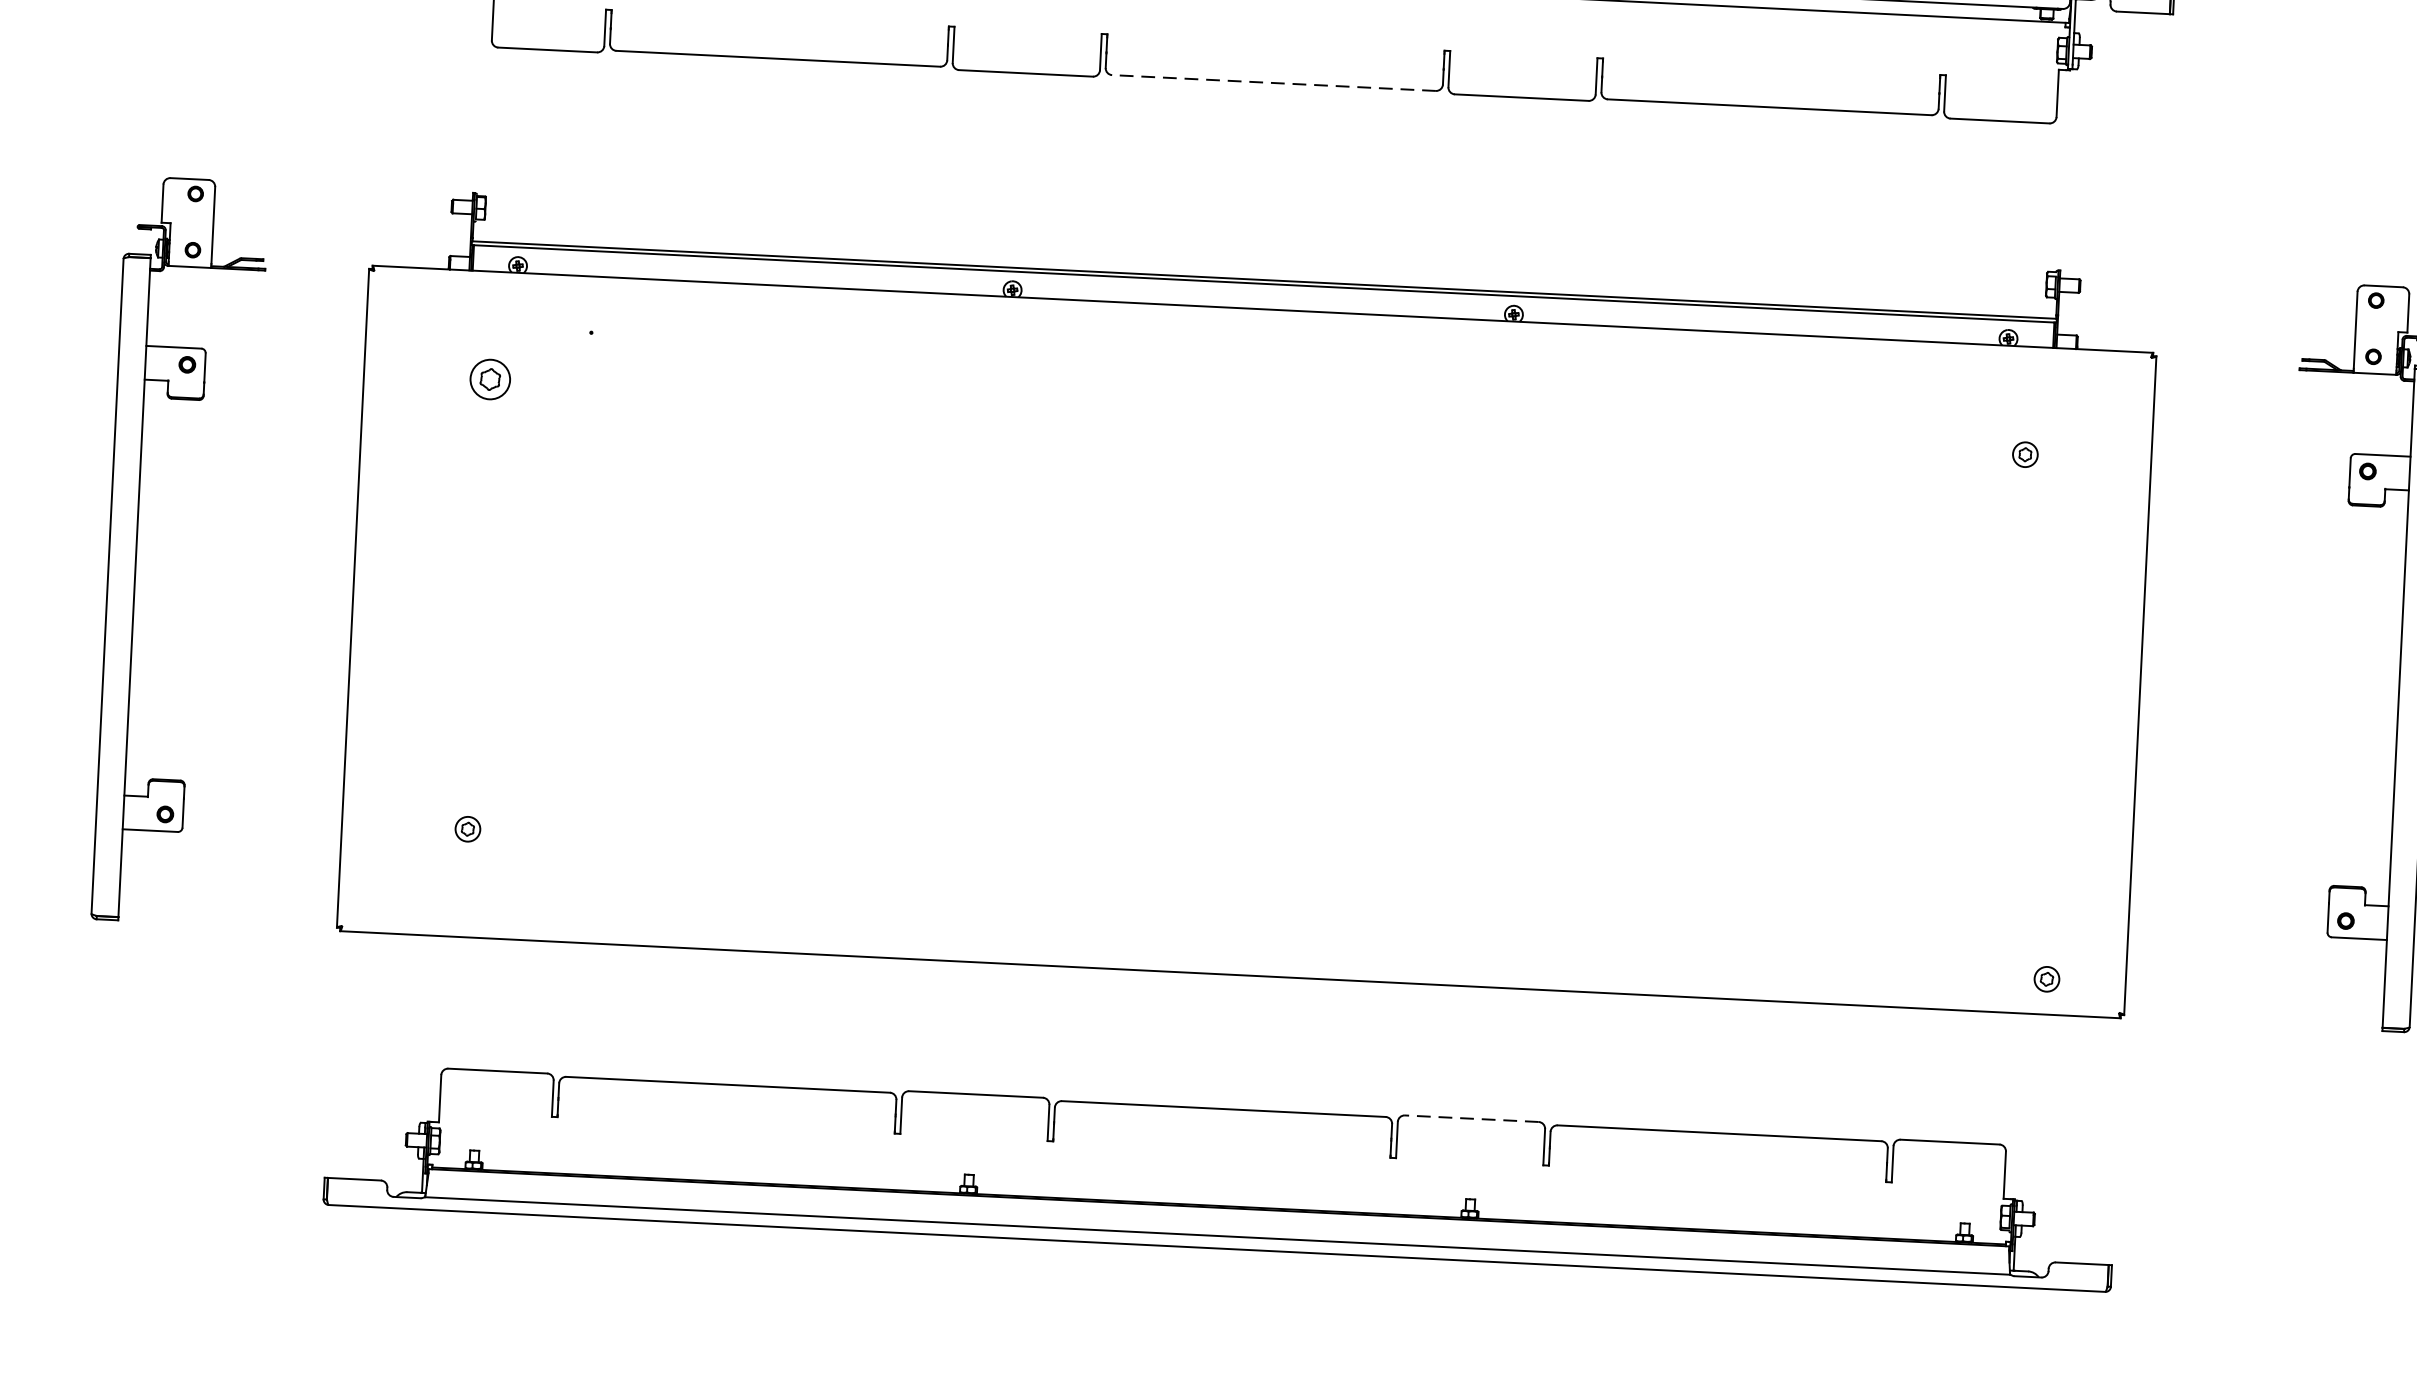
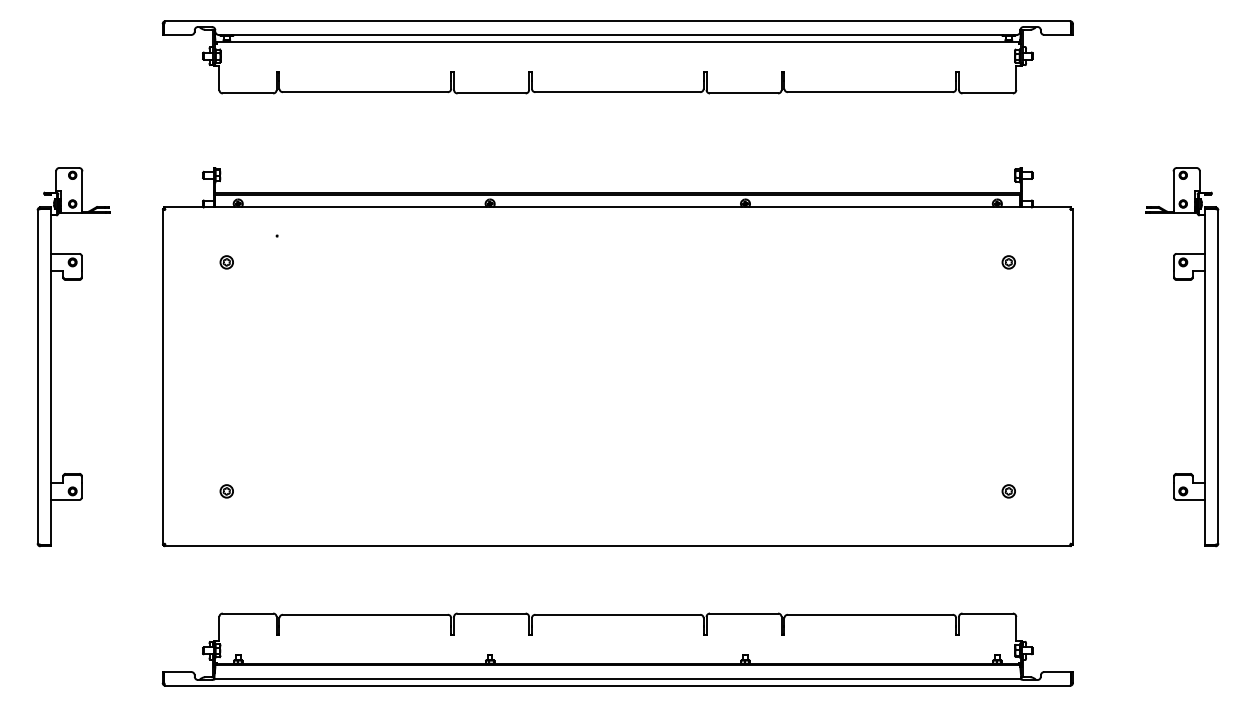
line: (1273, 83) -> (617, 92), dashed -> solid
part: (489, 379) -> (226, 262), size x0.62
part: (2046, 979) -> (1008, 491), moved
line: (1470, 1118) -> (743, 613), dashed -> solid

